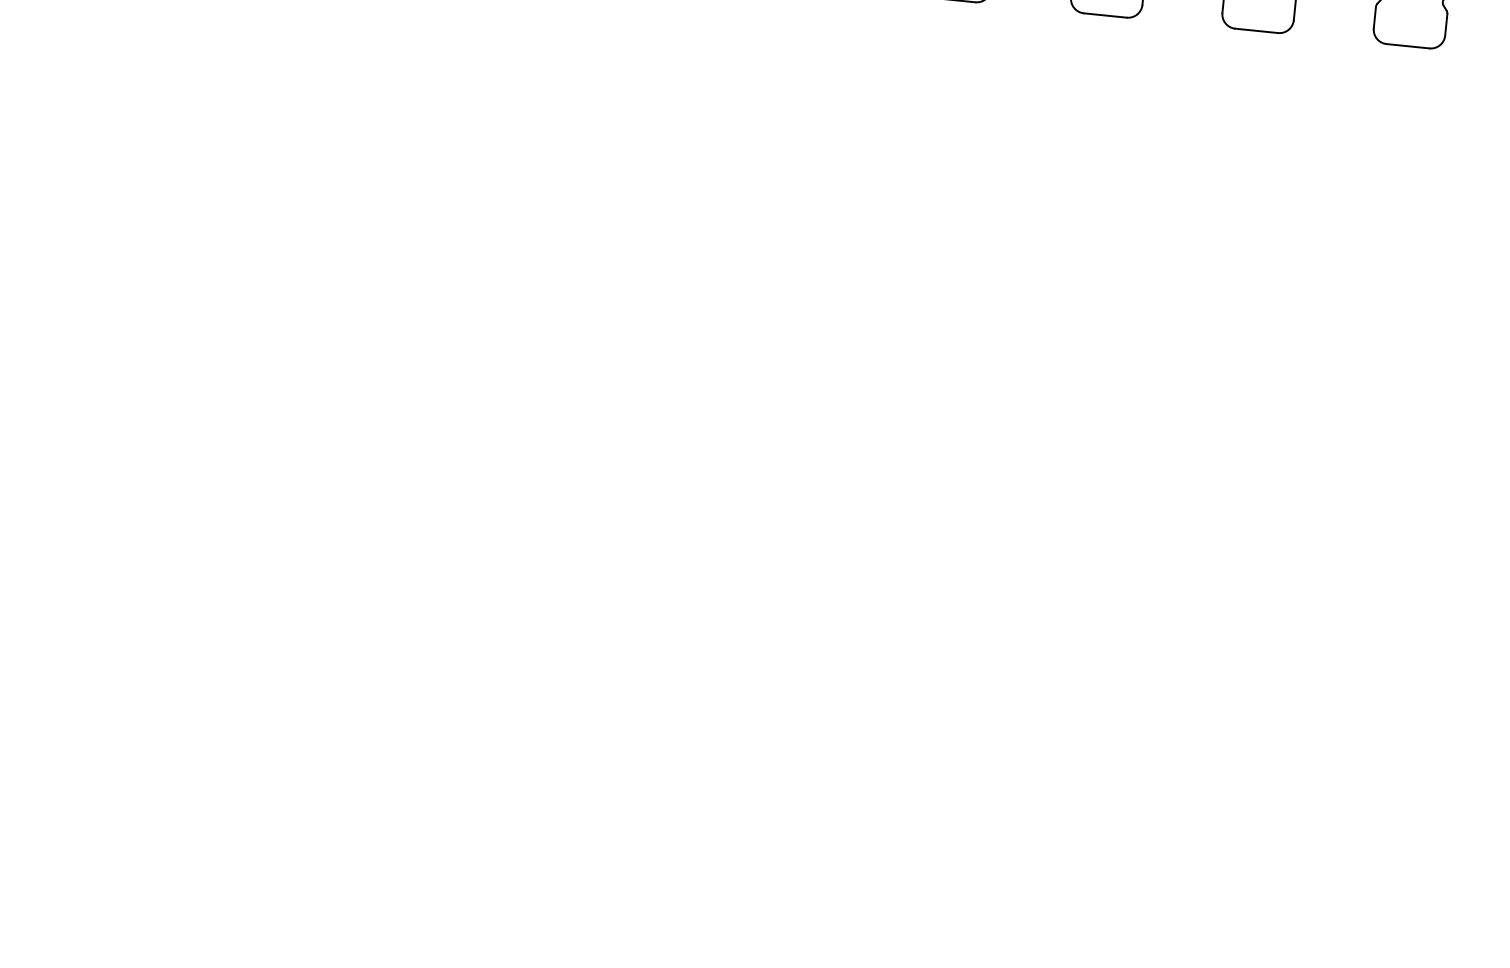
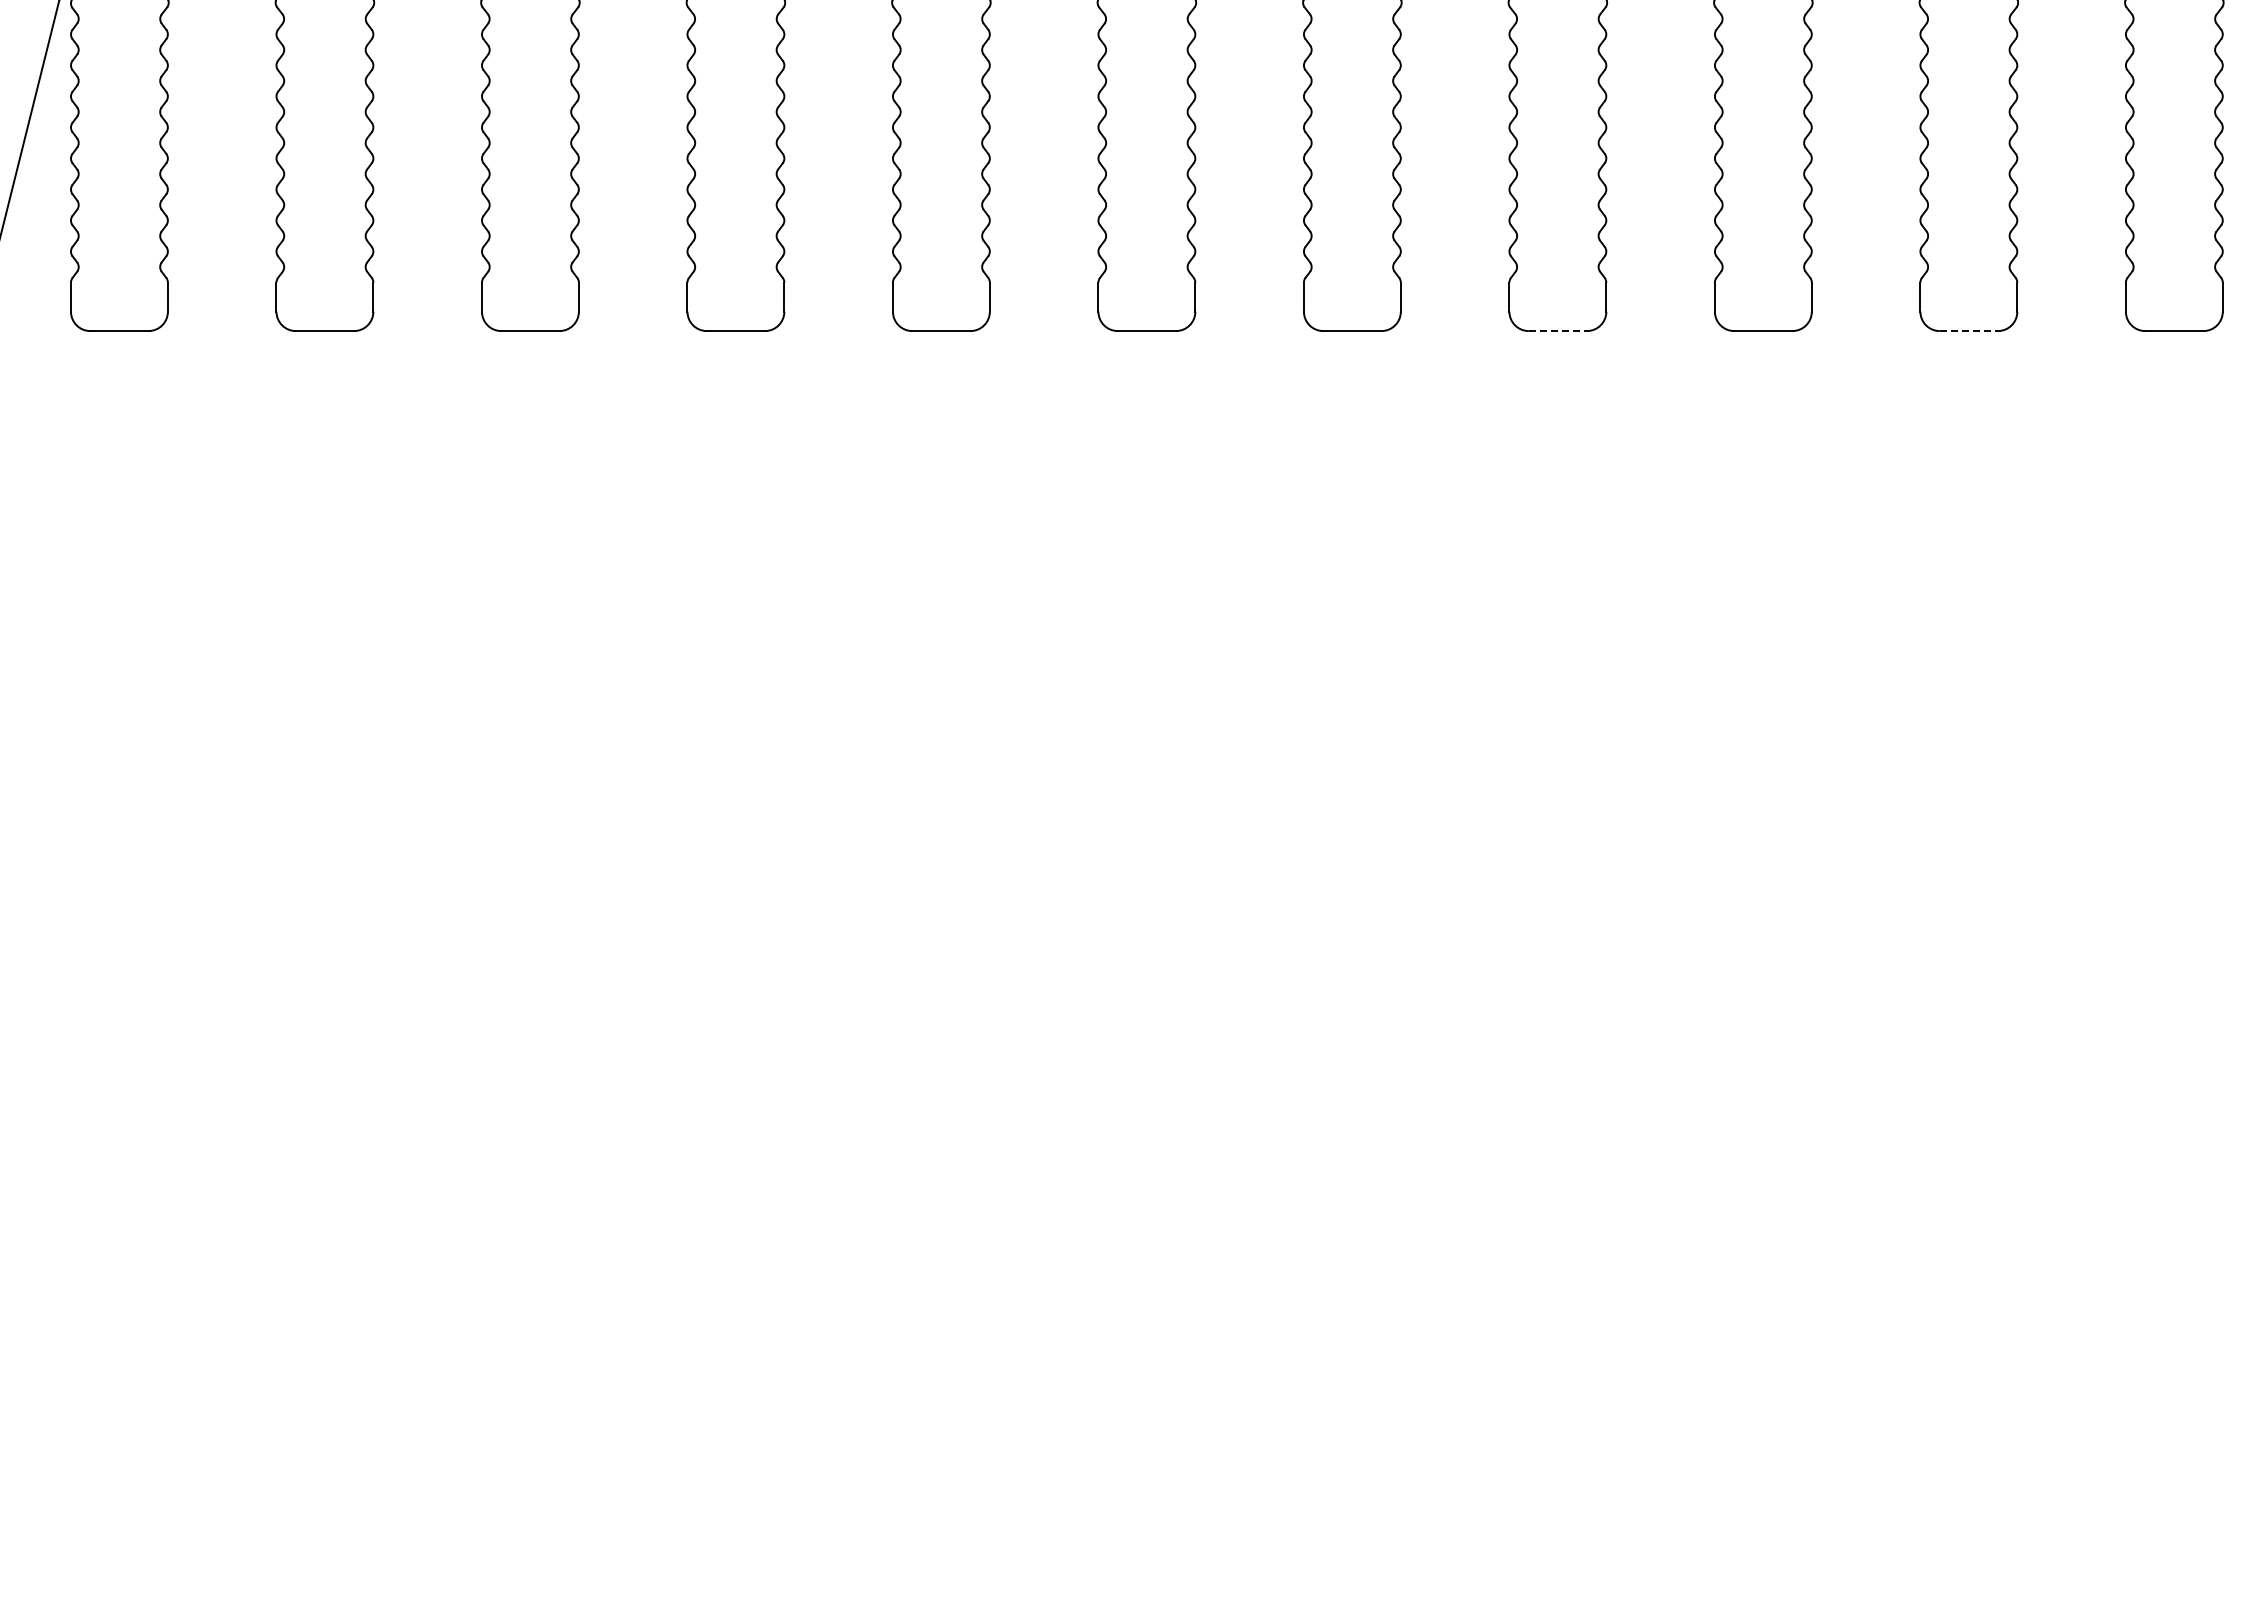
line: (1105, 15) -> (1558, 331), solid -> dashed
line: (1408, 46) -> (1969, 331), solid -> dashed

